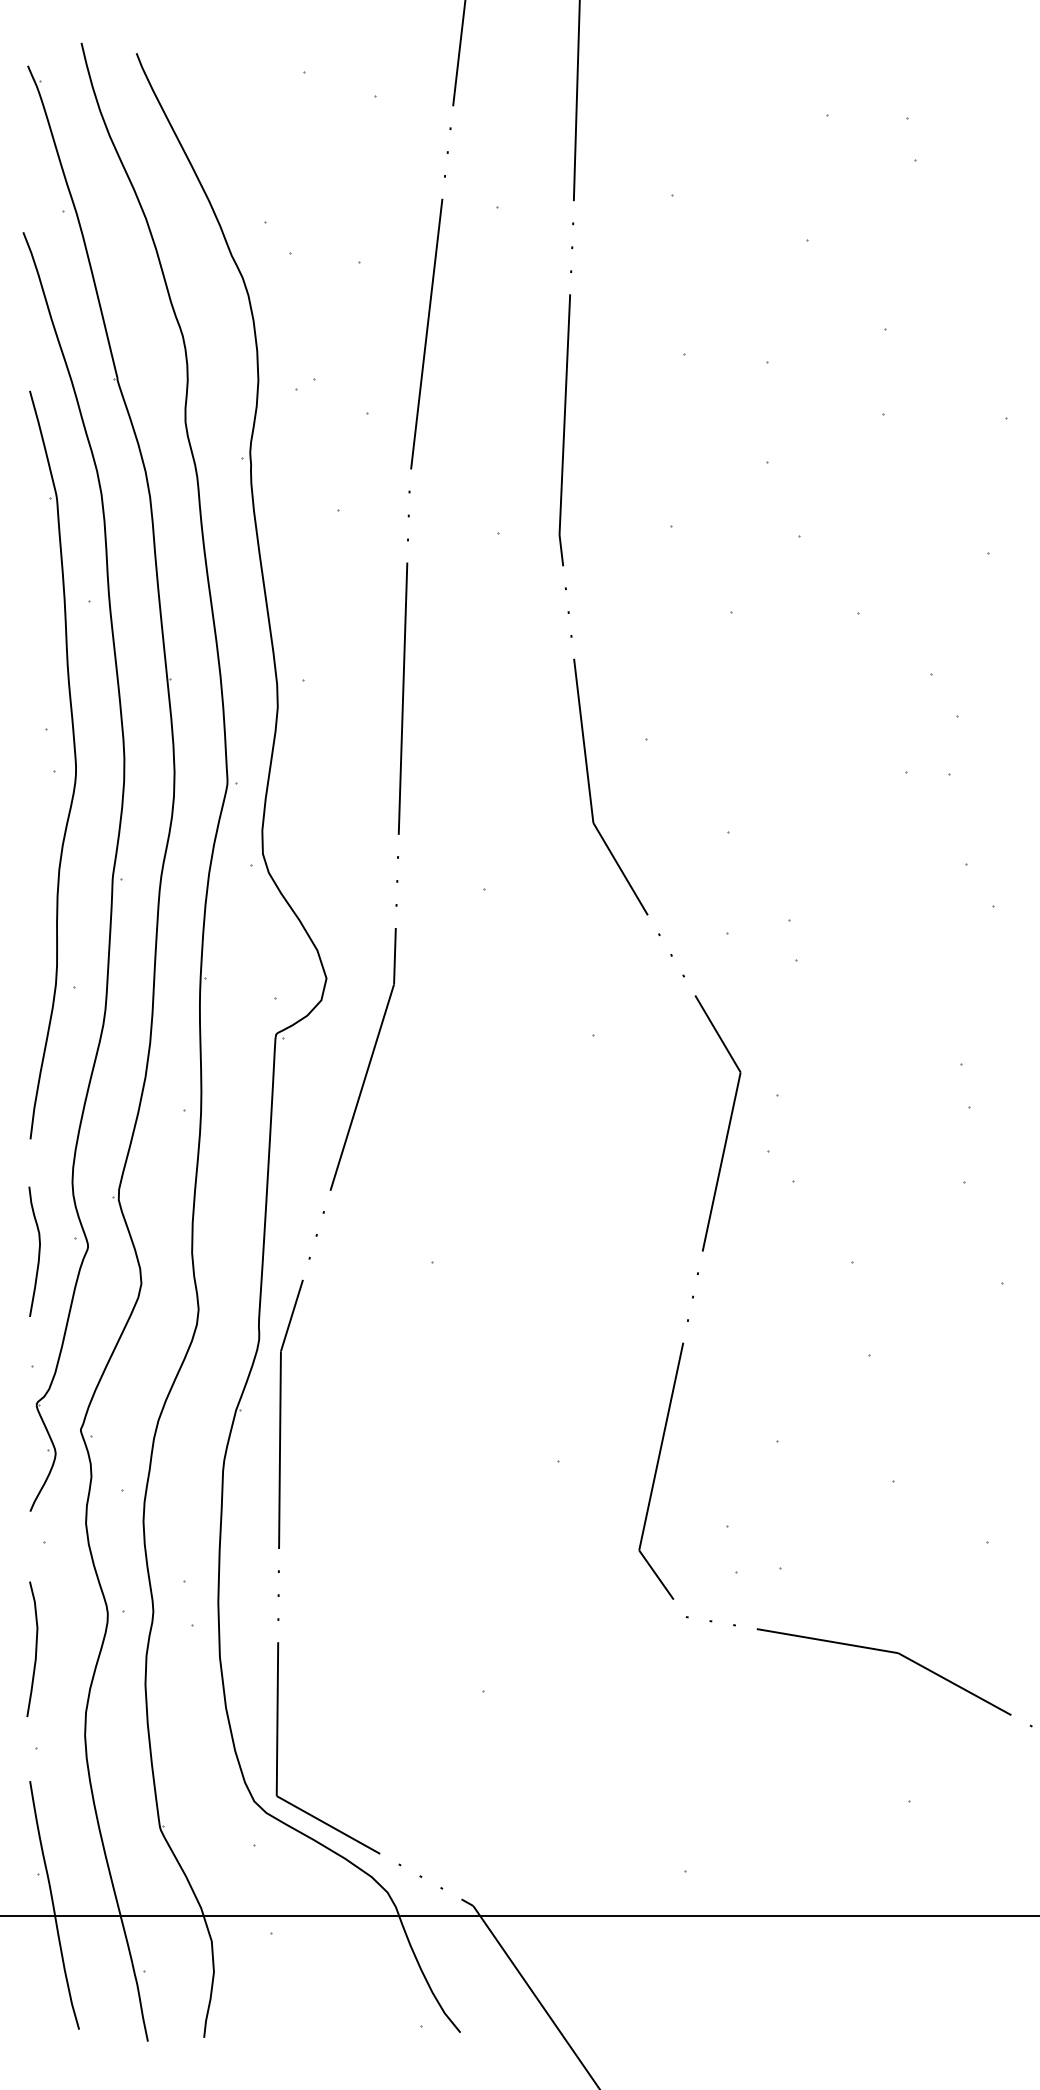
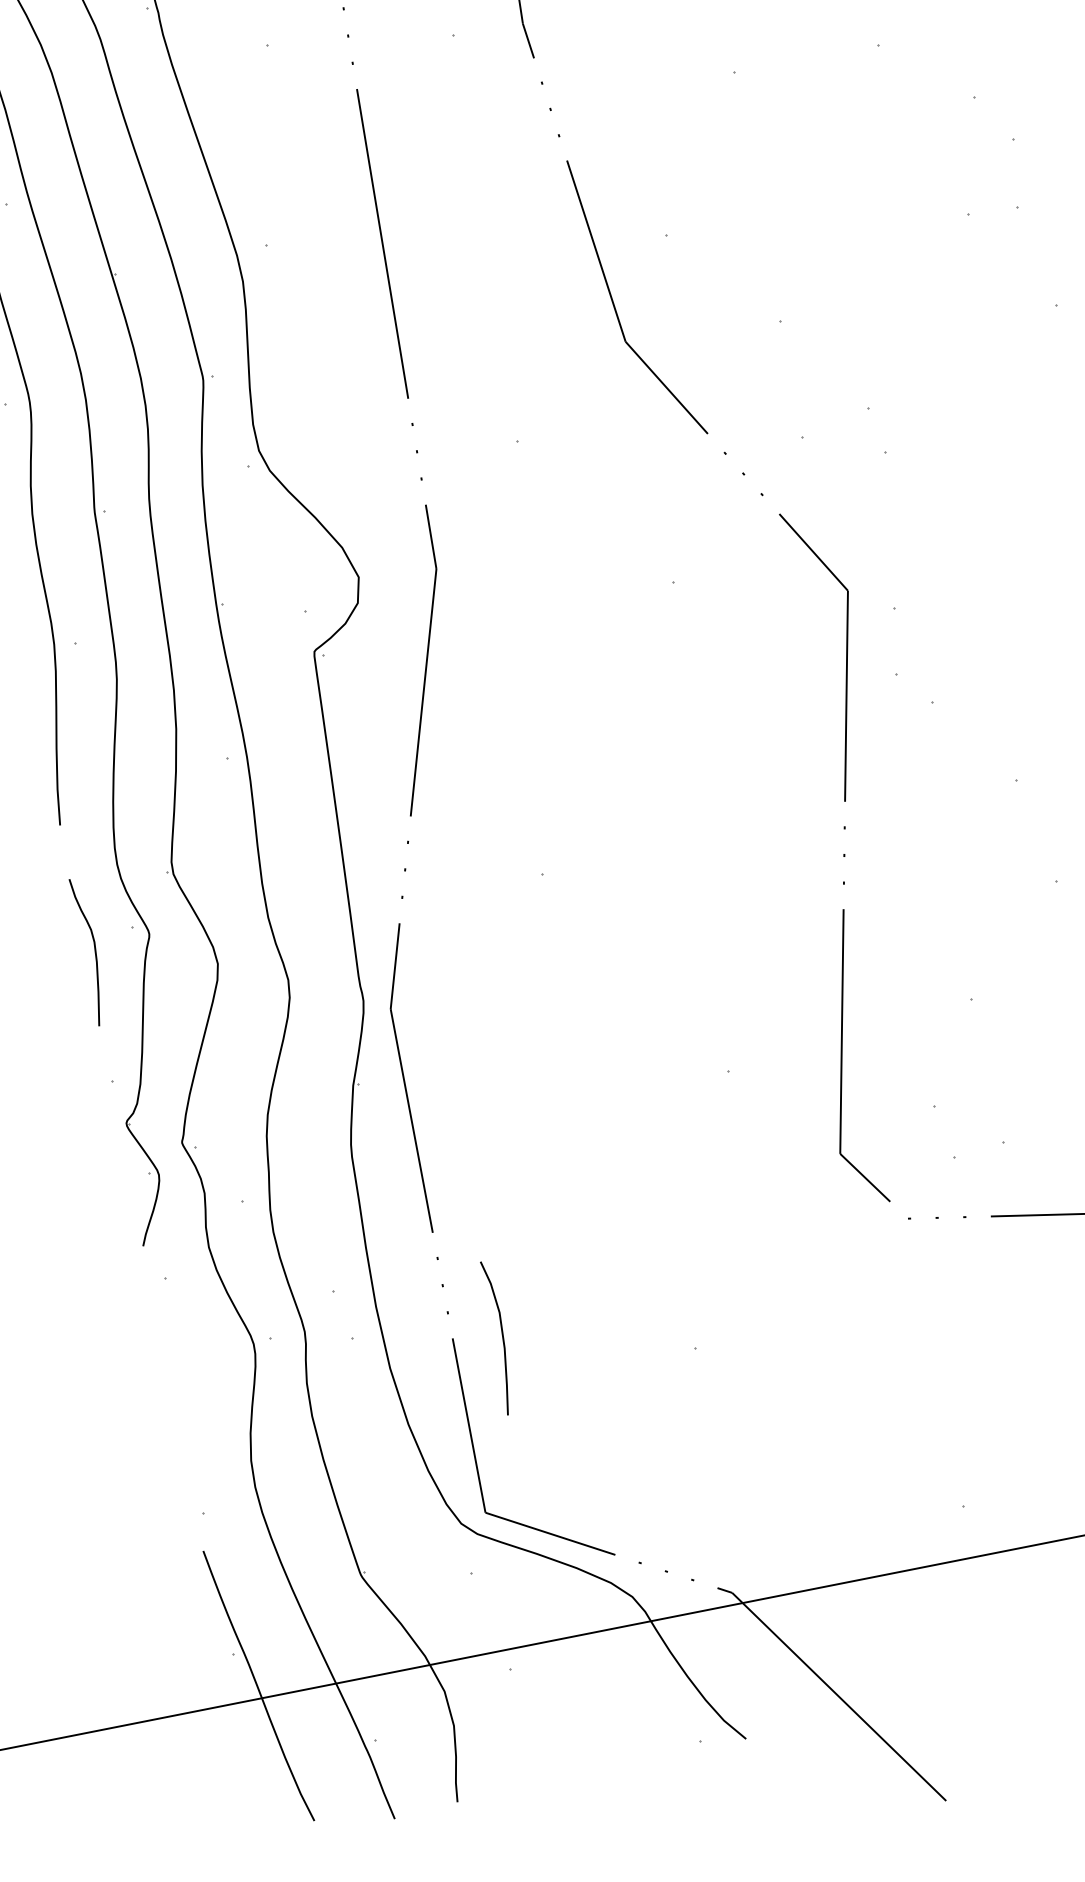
curve: (35, 1648) -> (501, 1336), moved

